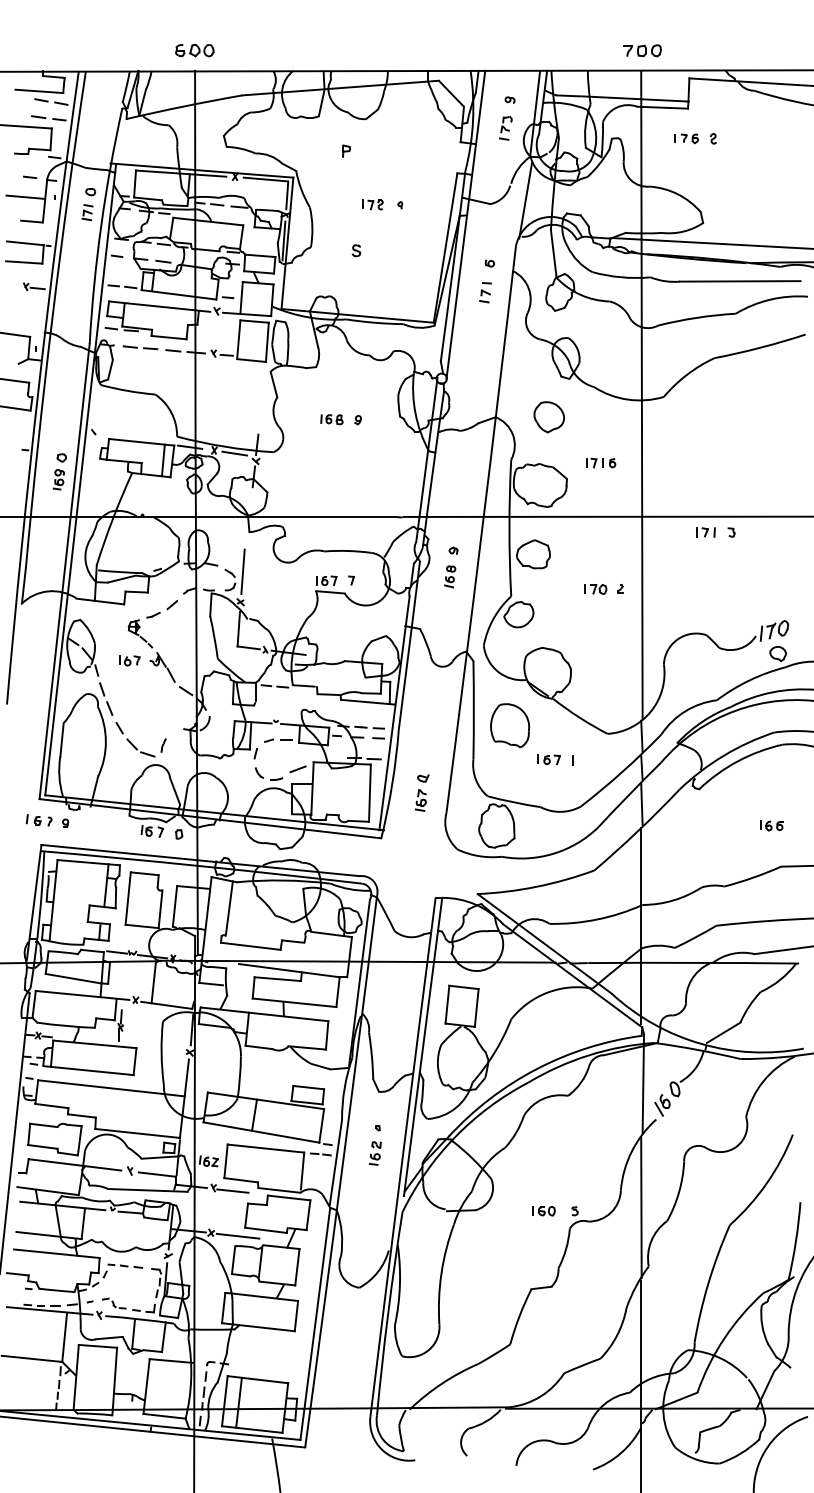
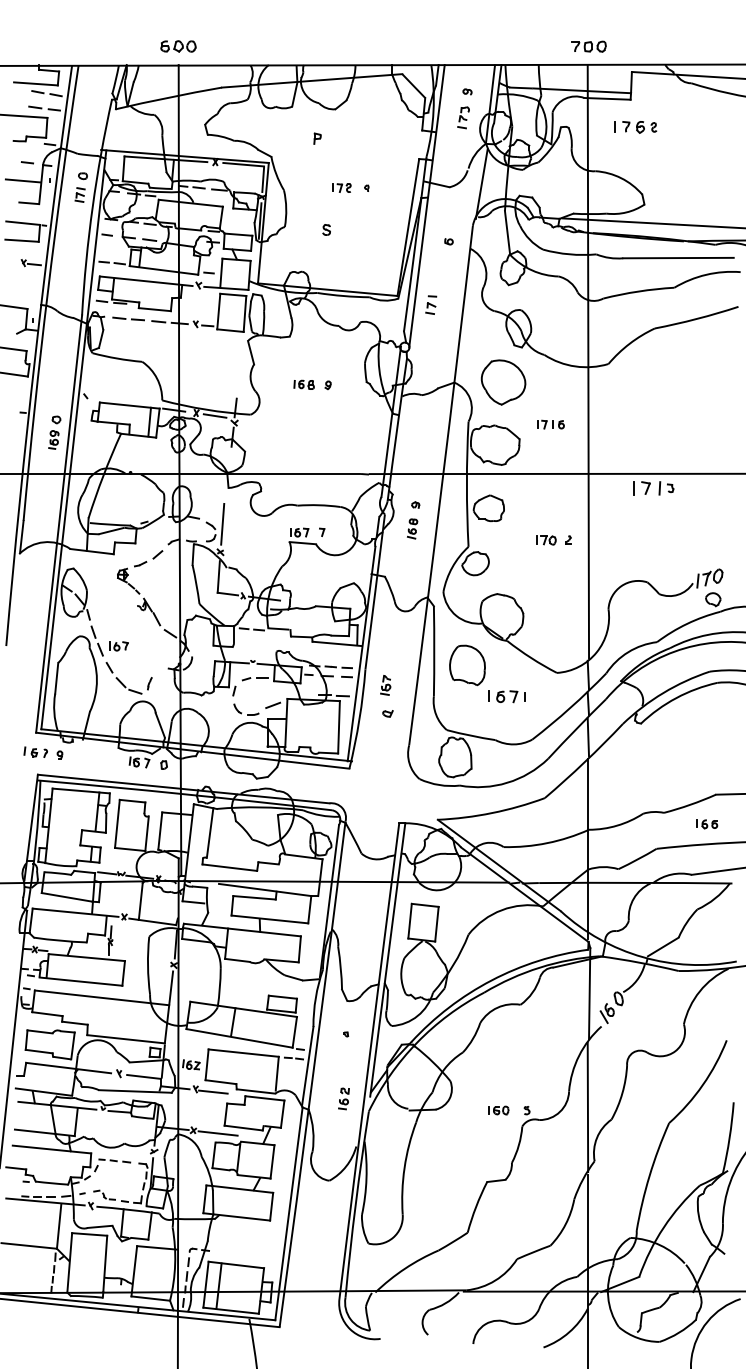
part: (686, 138) -> (629, 127), size x1.4
part: (485, 292) -> (431, 304), moved
part: (548, 417) -> (502, 382), size x1.6
part: (705, 532) -> (646, 488), size x1.6
part: (129, 660) -> (118, 645), moved
part: (548, 759) -> (502, 696), size x1.4
part: (420, 800) -> (385, 685), moved
part: (771, 825) -> (707, 823), moved
part: (375, 1153) -> (344, 1098), moved

